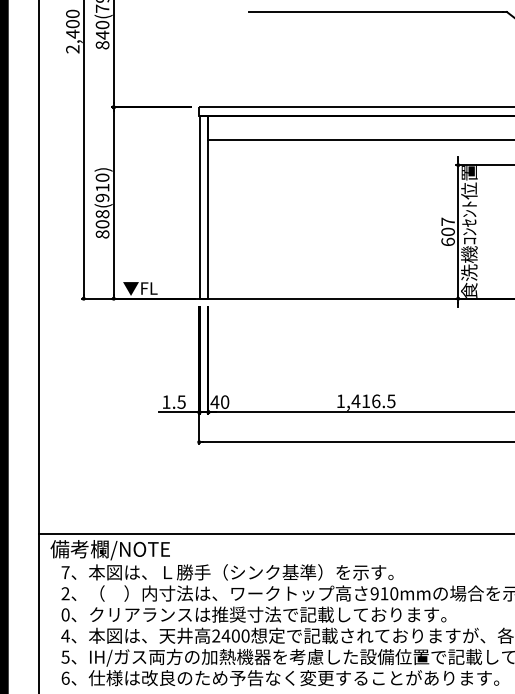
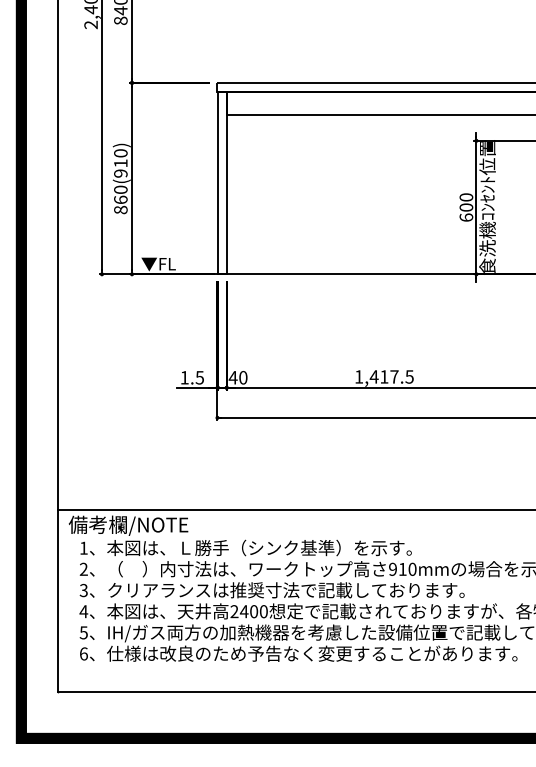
text: (102, 218) -> (120, 194), 808(910) -> 860(910)
text: (448, 221) -> (466, 197), 607 -> 600
text: (376, 400) -> (394, 376), 1,416.5 -> 1,417.5
text: (65, 571) -> (83, 547), 7 -> 1
text: (65, 614) -> (83, 590), 0 -> 3

